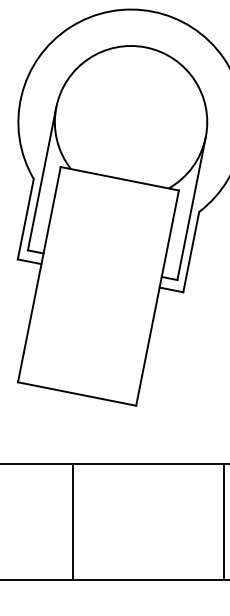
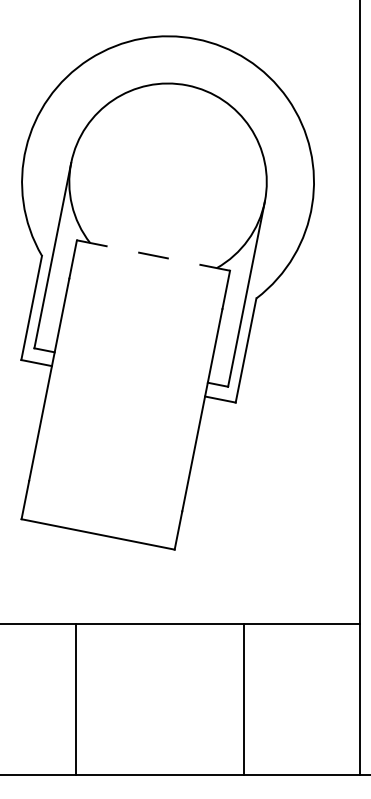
line: (119, 178) -> (153, 255), solid -> dashed
line: (72, 521) -> (75, 699), moved
line: (223, 521) -> (243, 699), moved

